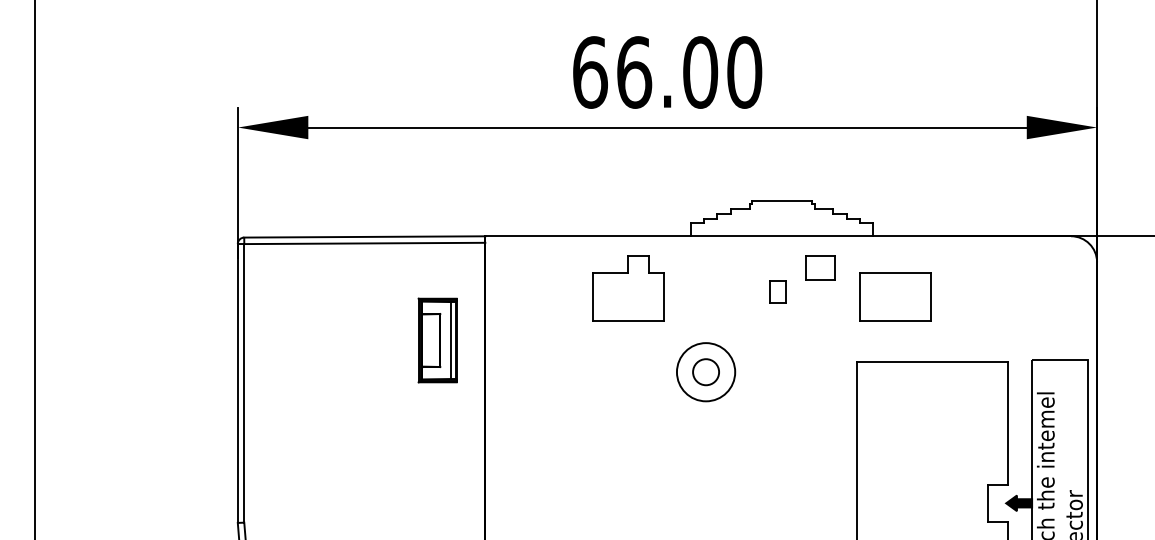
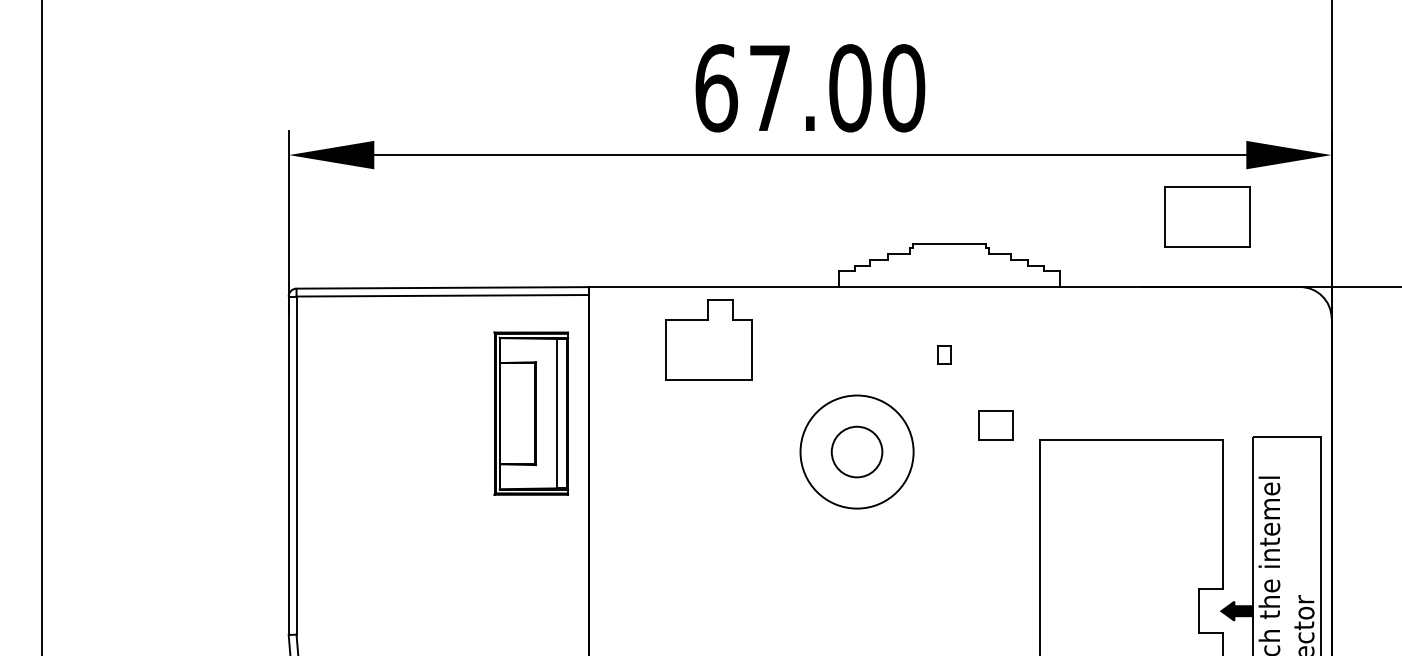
text: (634, 72) -> (770, 88), 66.00 -> 67.00
part: (820, 267) -> (995, 425), moved
part: (628, 288) -> (708, 339), moved
part: (778, 291) -> (944, 354), size x0.7
part: (895, 296) -> (1207, 216), moved
part: (437, 340) -> (531, 413), size x1.6
circle: (705, 371) -> (856, 451), size x1.6
circle: (705, 371) -> (856, 451), size x1.6

